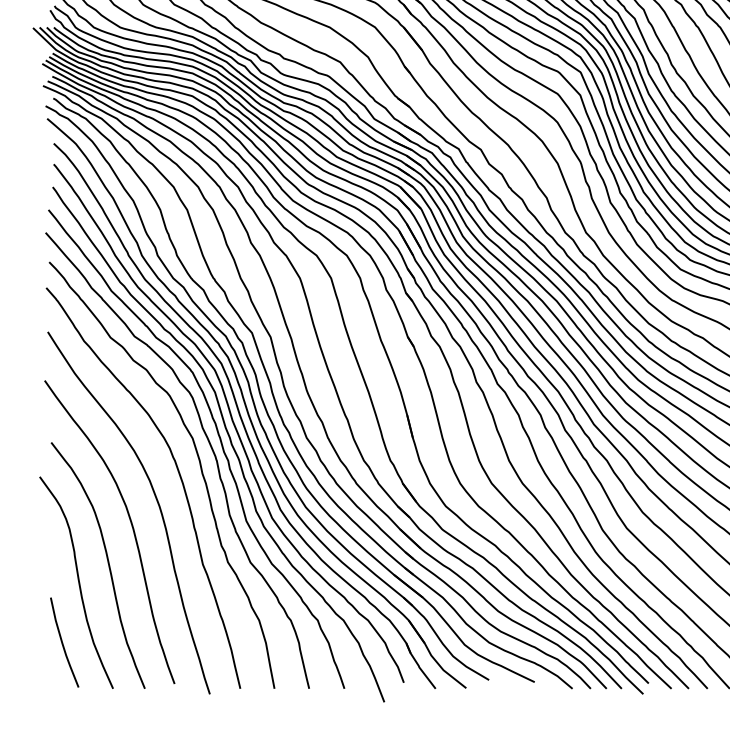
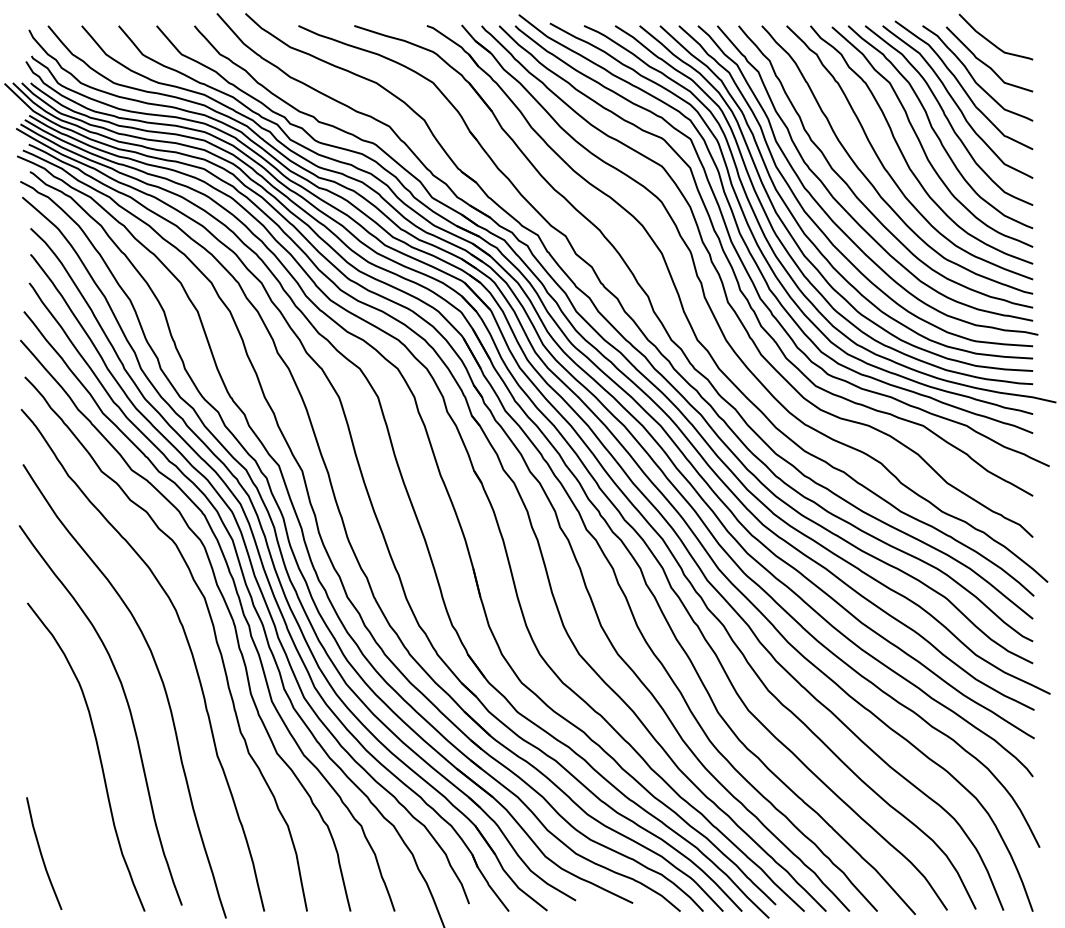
curve: (78, 582) -> (61, 778), removed

